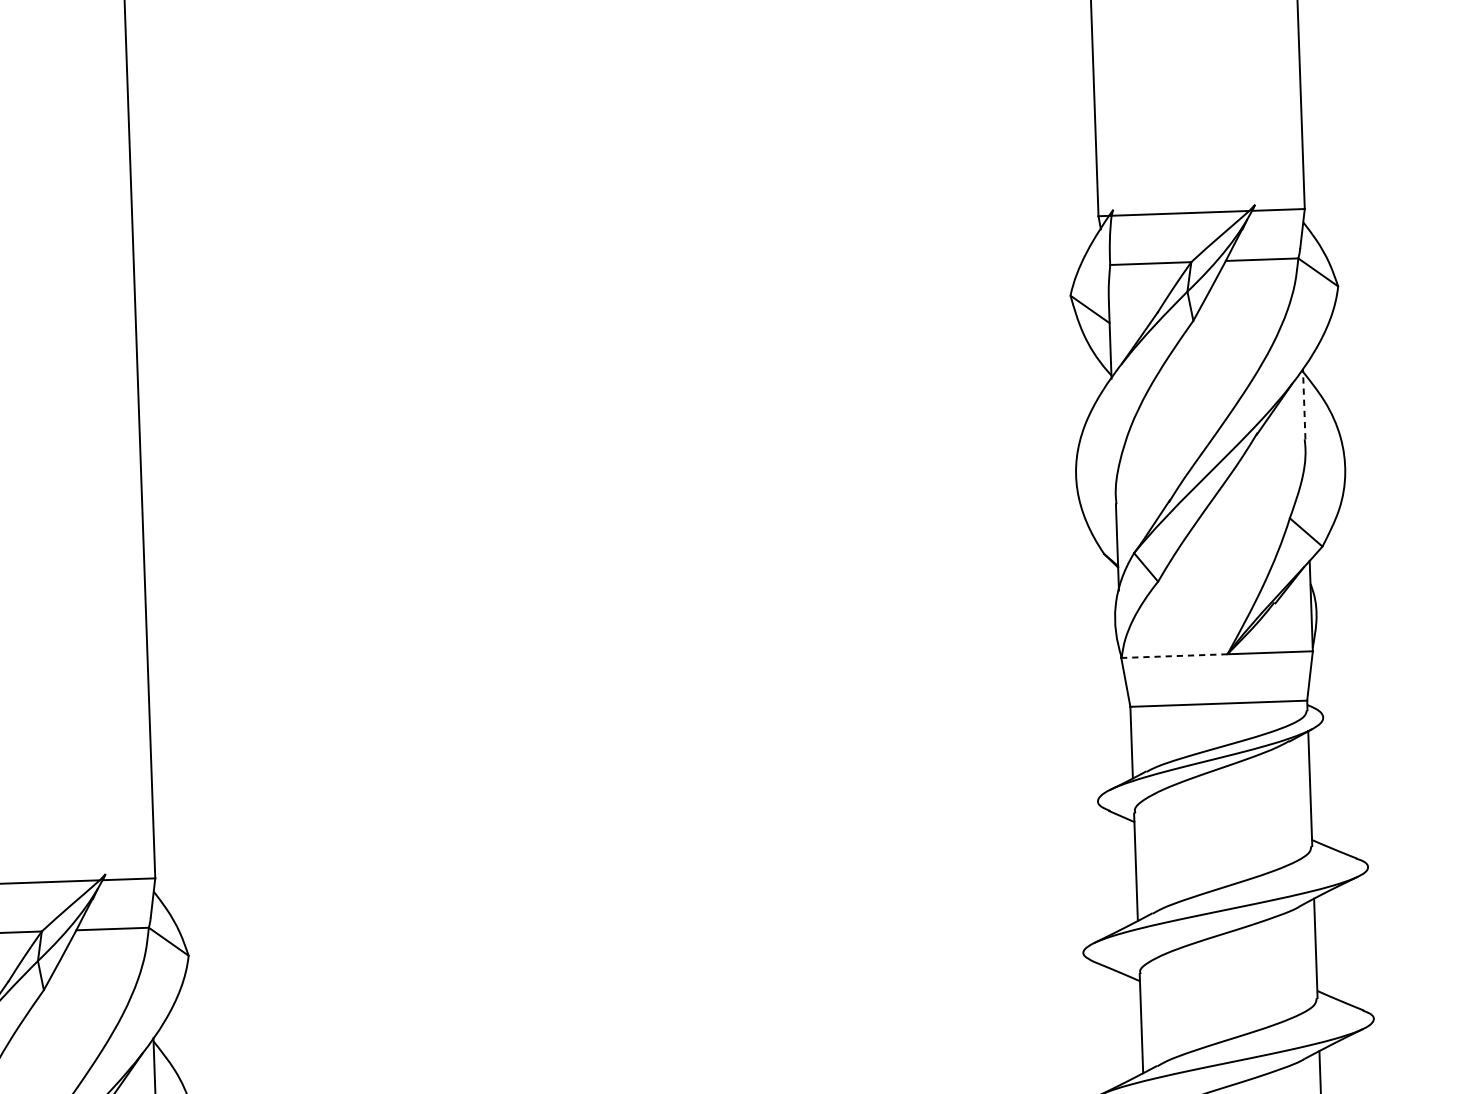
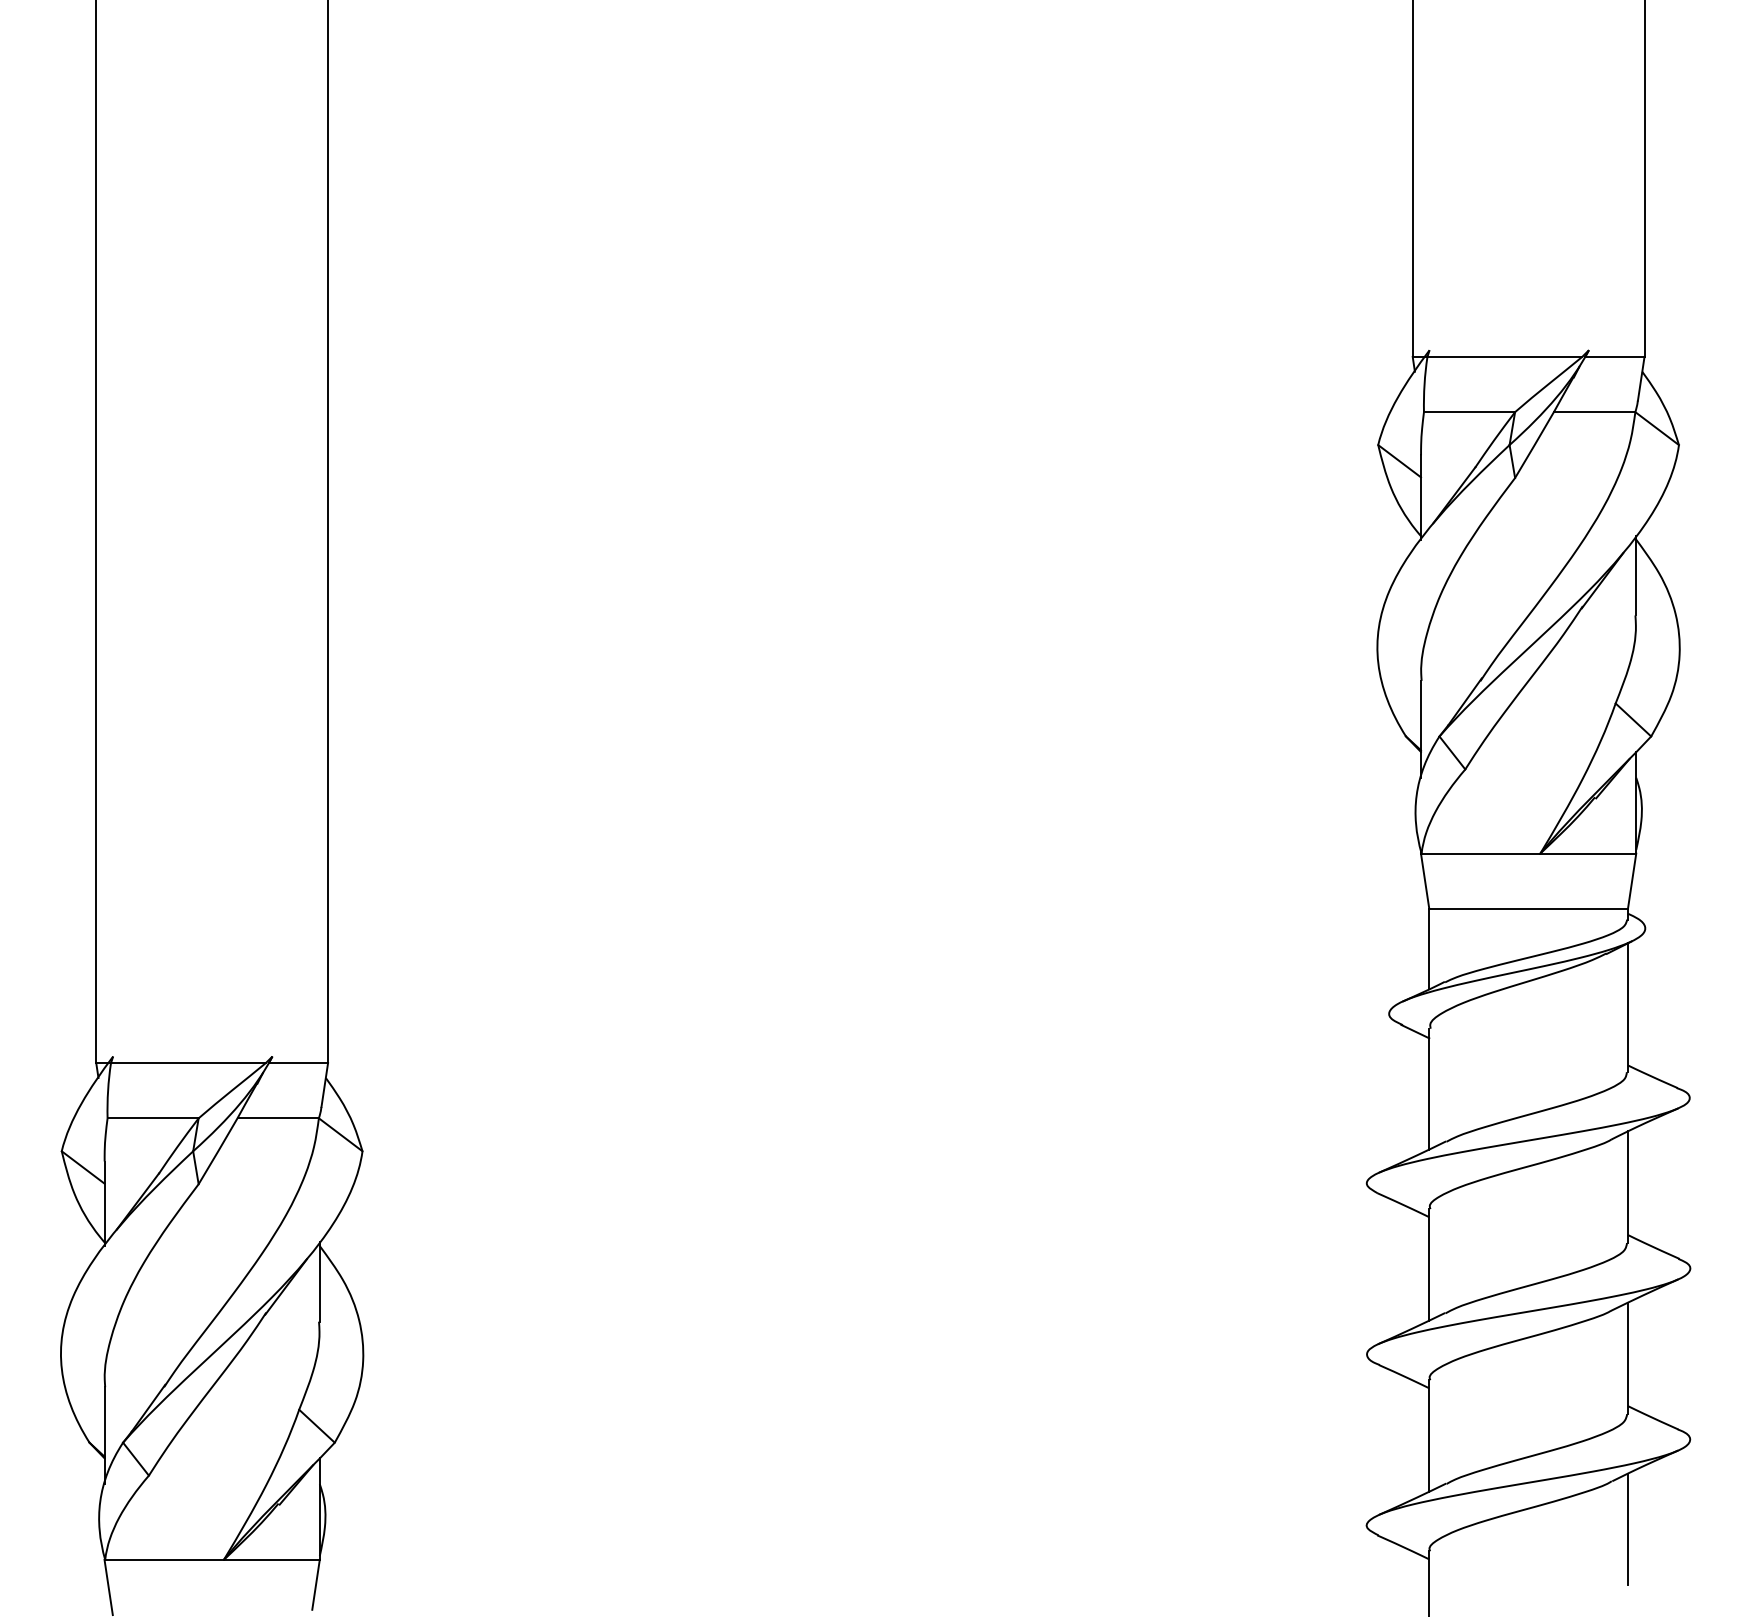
line: (1304, 403) -> (1636, 575), dashed -> solid
line: (1174, 655) -> (1480, 853), dashed -> solid

